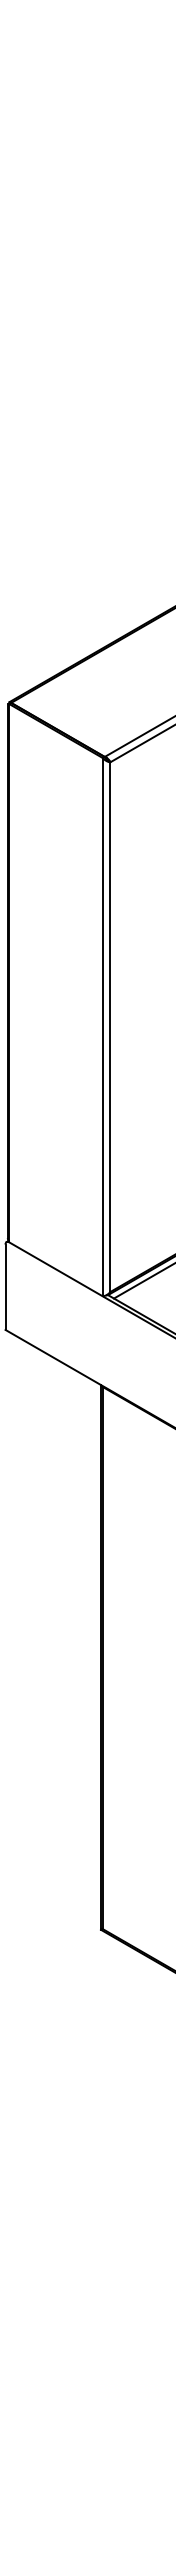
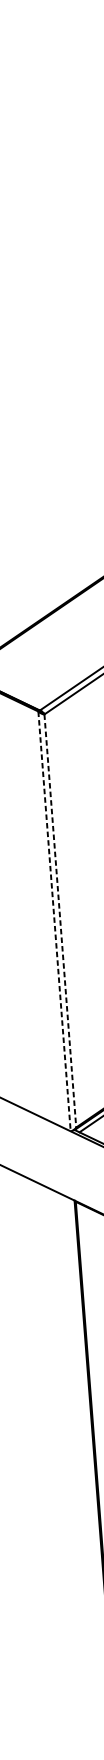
line: (102, 1027) -> (54, 921), solid -> dashed
line: (110, 1027) -> (60, 921), solid -> dashed

